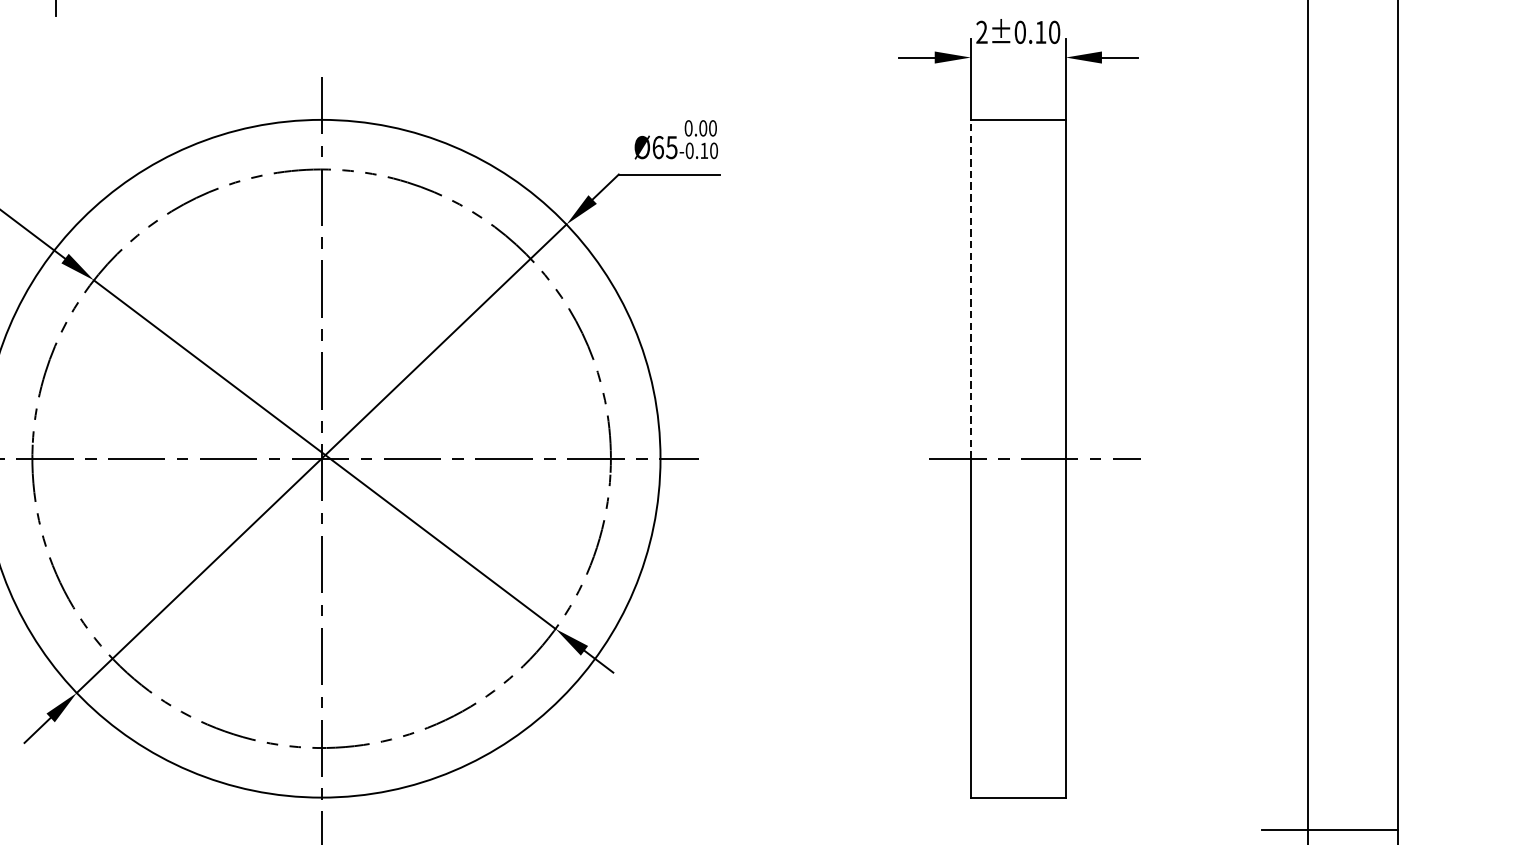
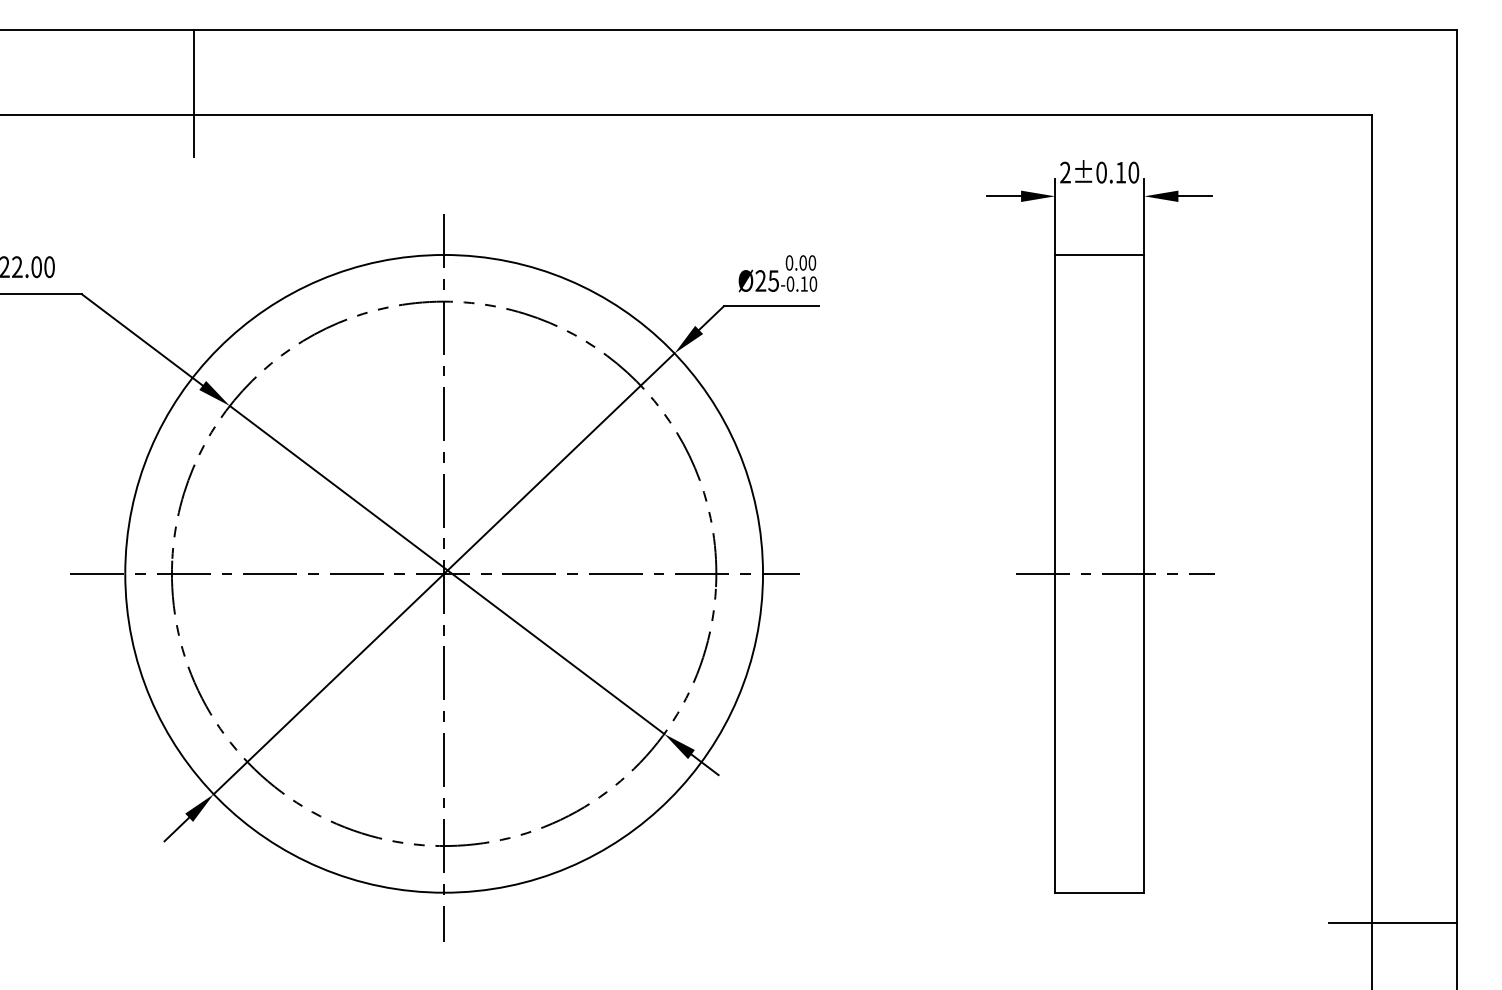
text: (657, 147) -> (760, 280), Ø65 -> Ø25
line: (971, 288) -> (1055, 413), dashed -> solid

